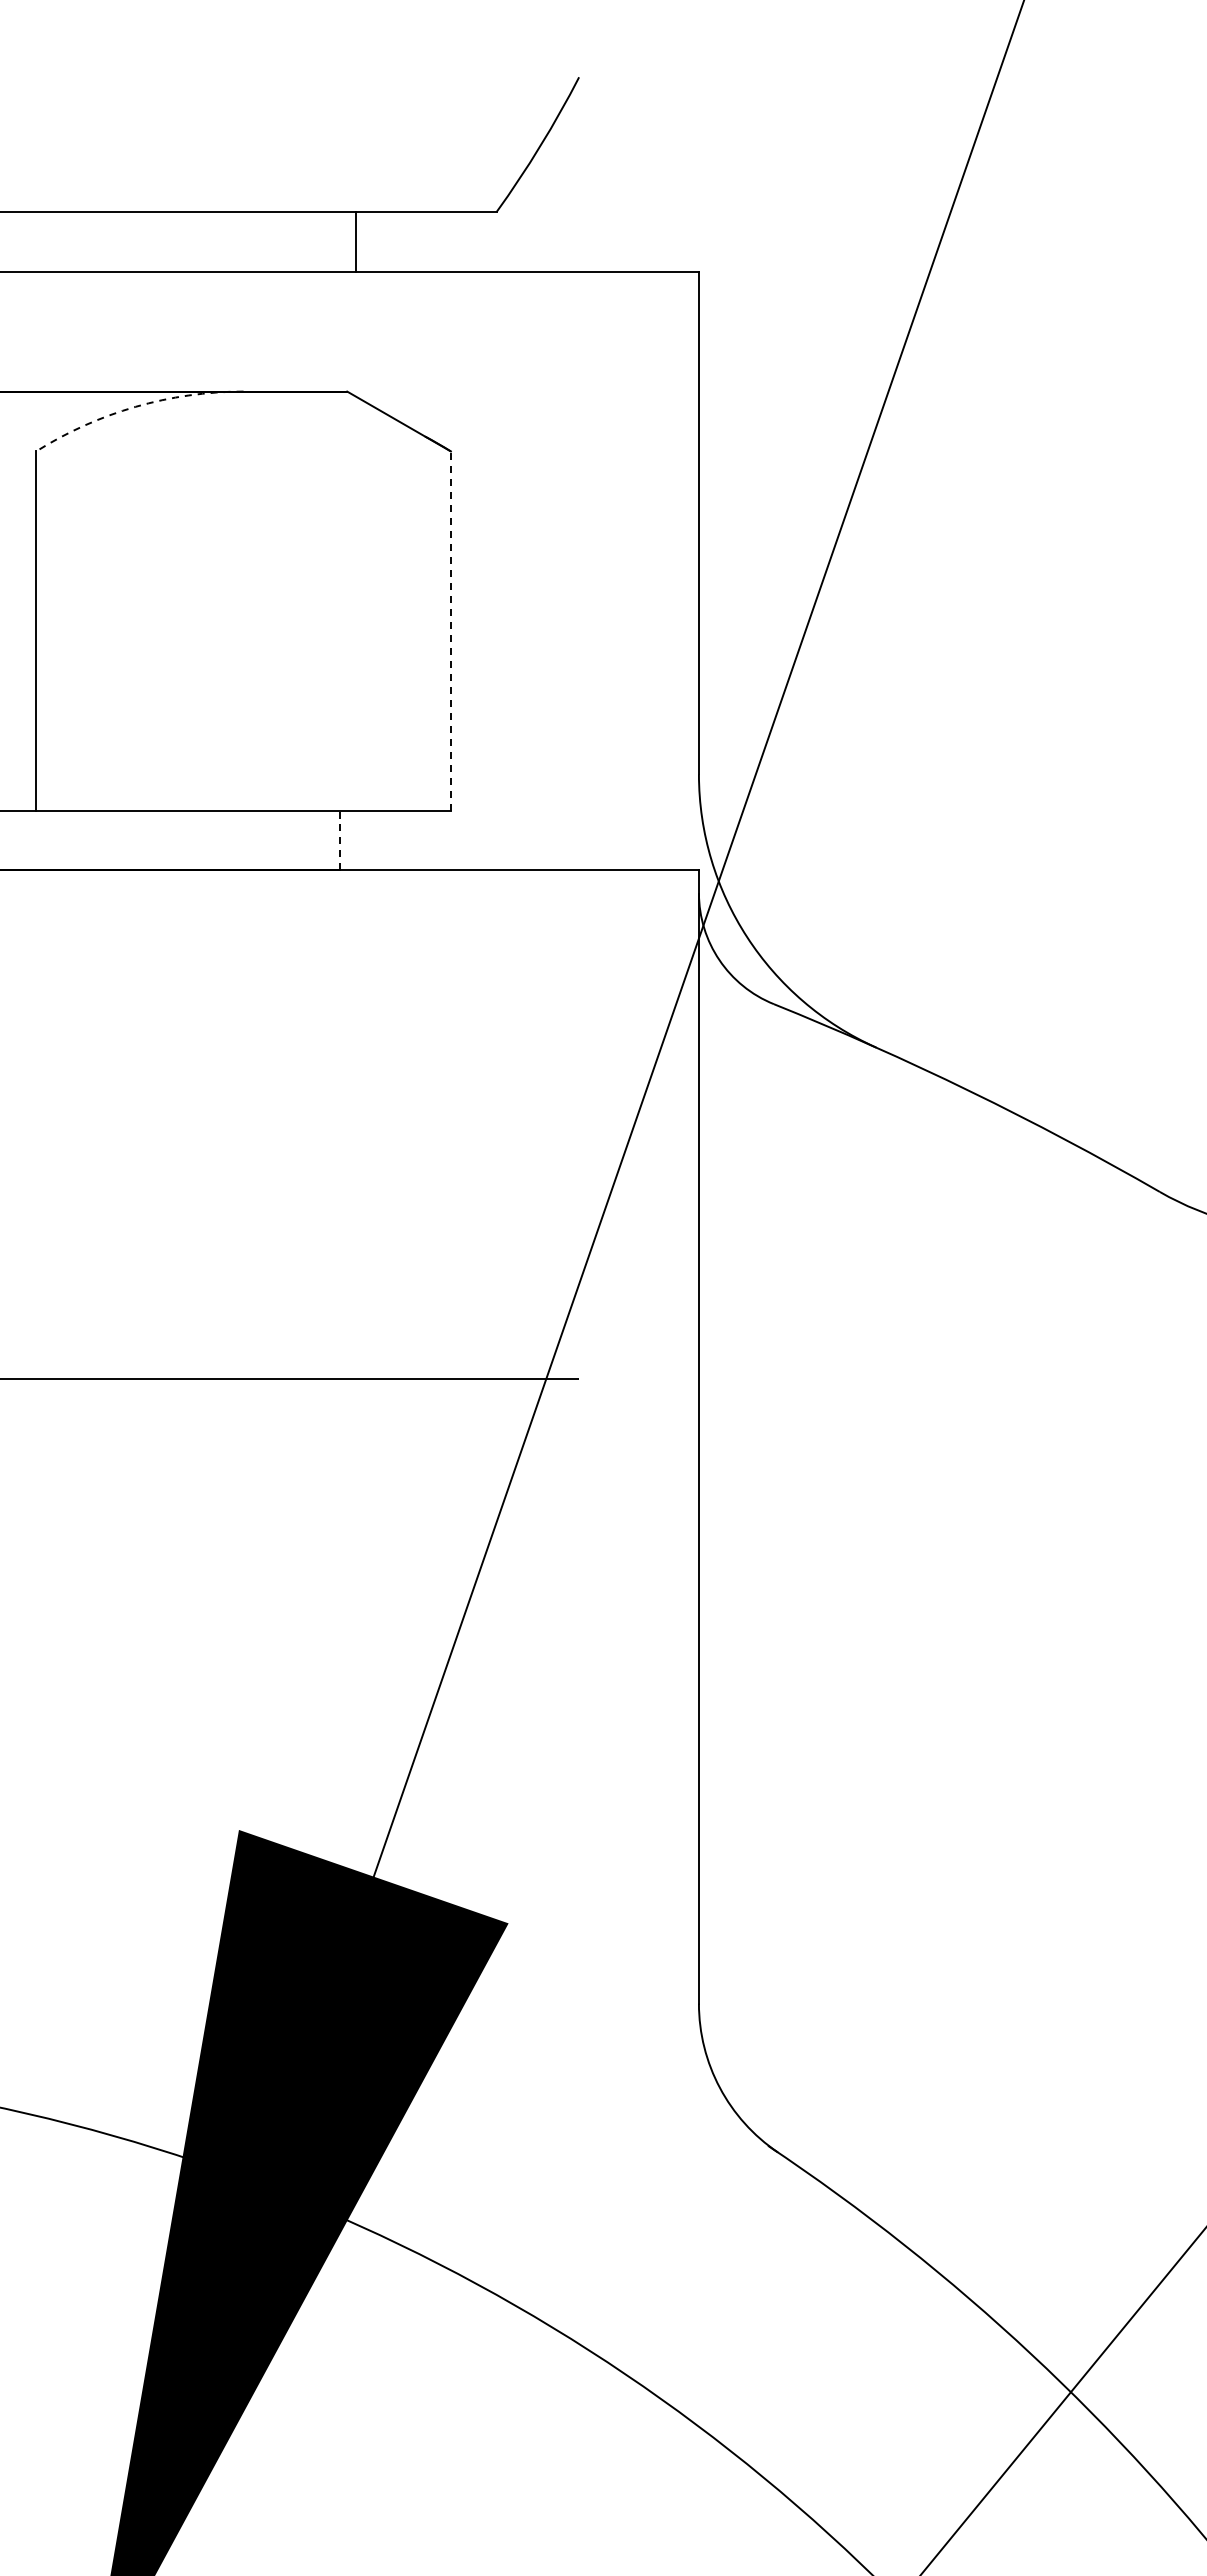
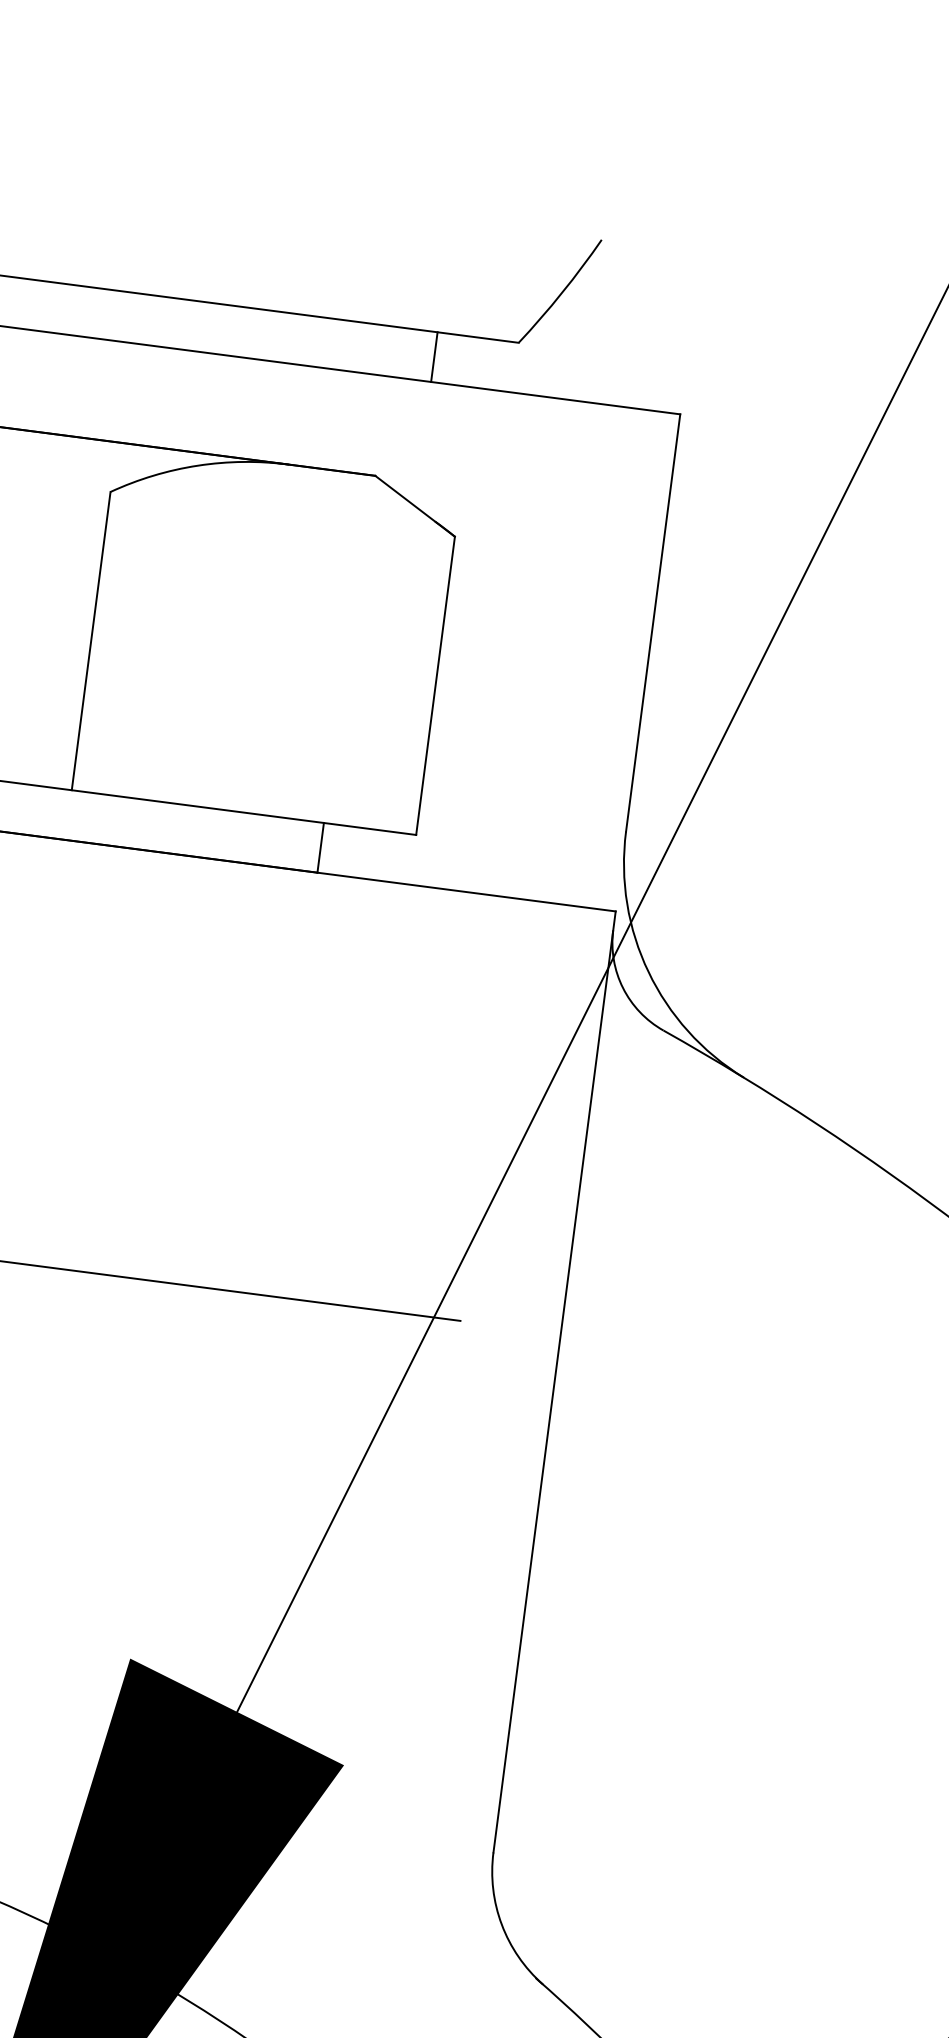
line: (355, 241) -> (434, 356), moved
arc: (135, 406) -> (197, 465), dashed -> solid
line: (450, 631) -> (435, 686), dashed -> solid
line: (339, 840) -> (320, 847), dashed -> solid

